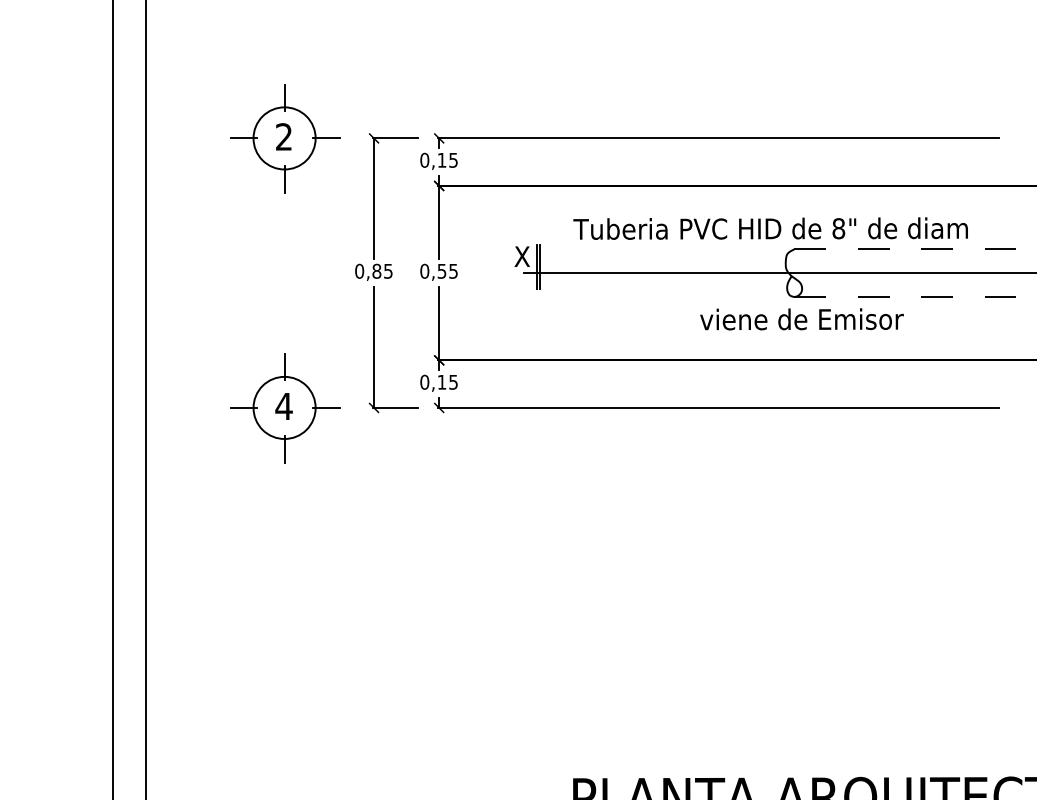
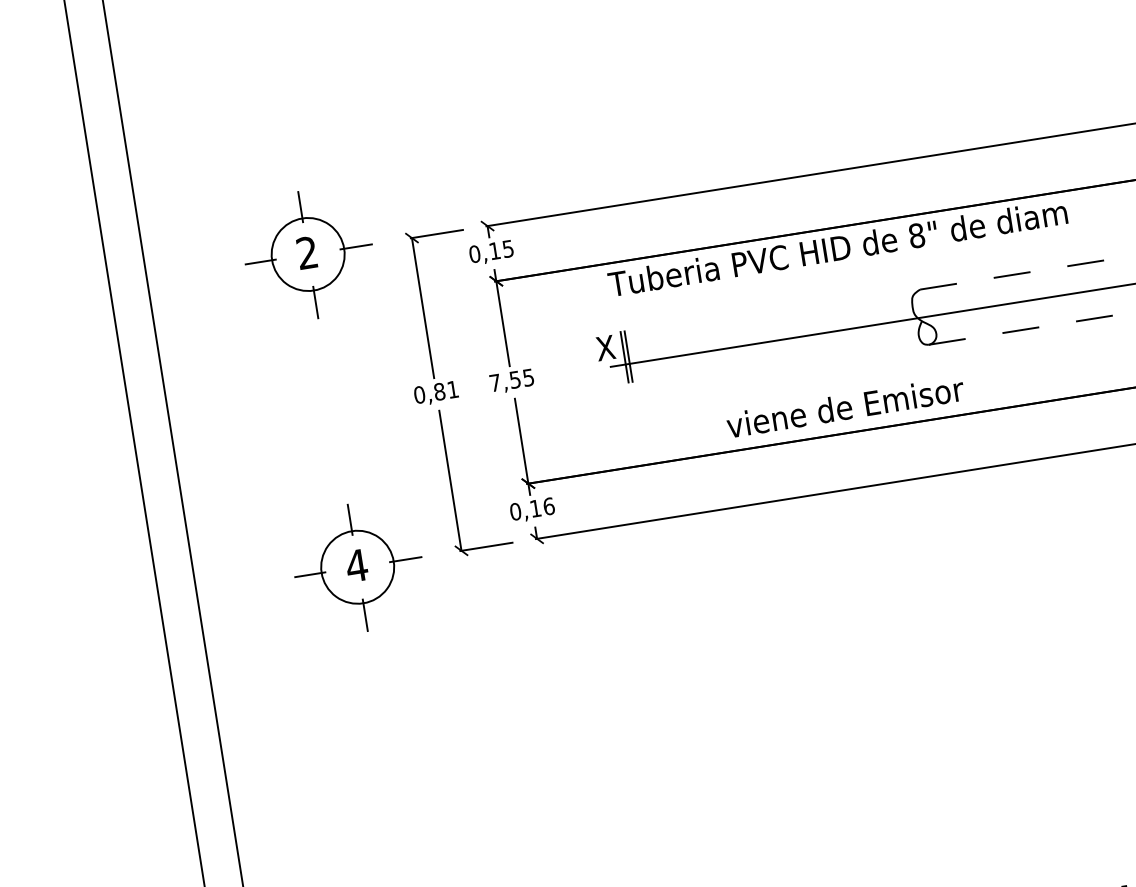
text: (770, 228) -> (837, 248), moved
text: (424, 270) -> (494, 382), 0,55 -> 7,55
text: (388, 271) -> (453, 389), 0,85 -> 0,81
text: (801, 319) -> (844, 407), moved
text: (453, 381) -> (548, 505), 0,15 -> 0,16

